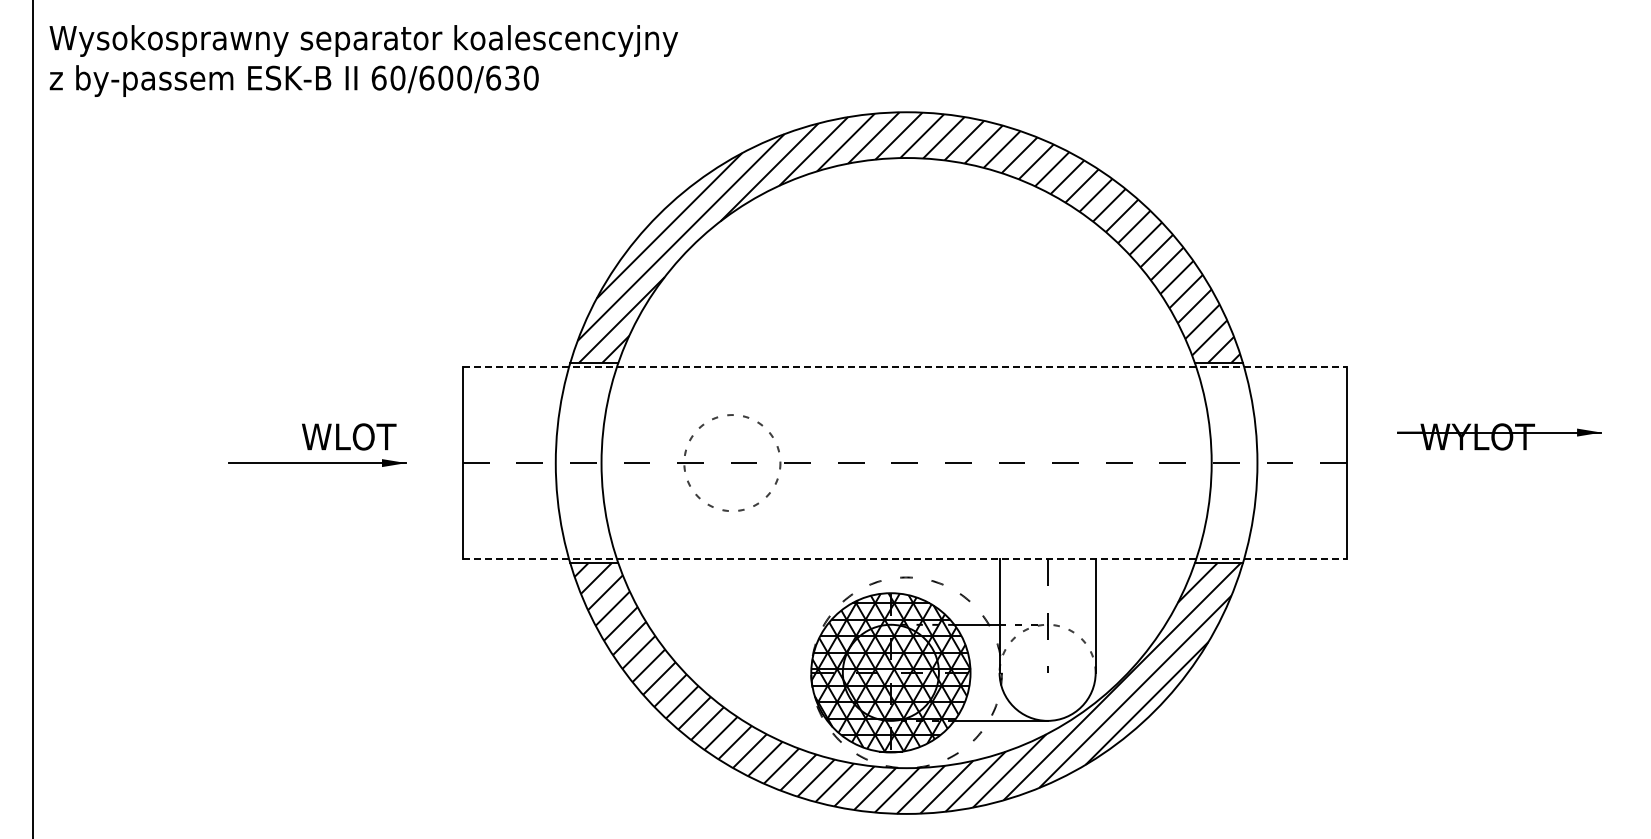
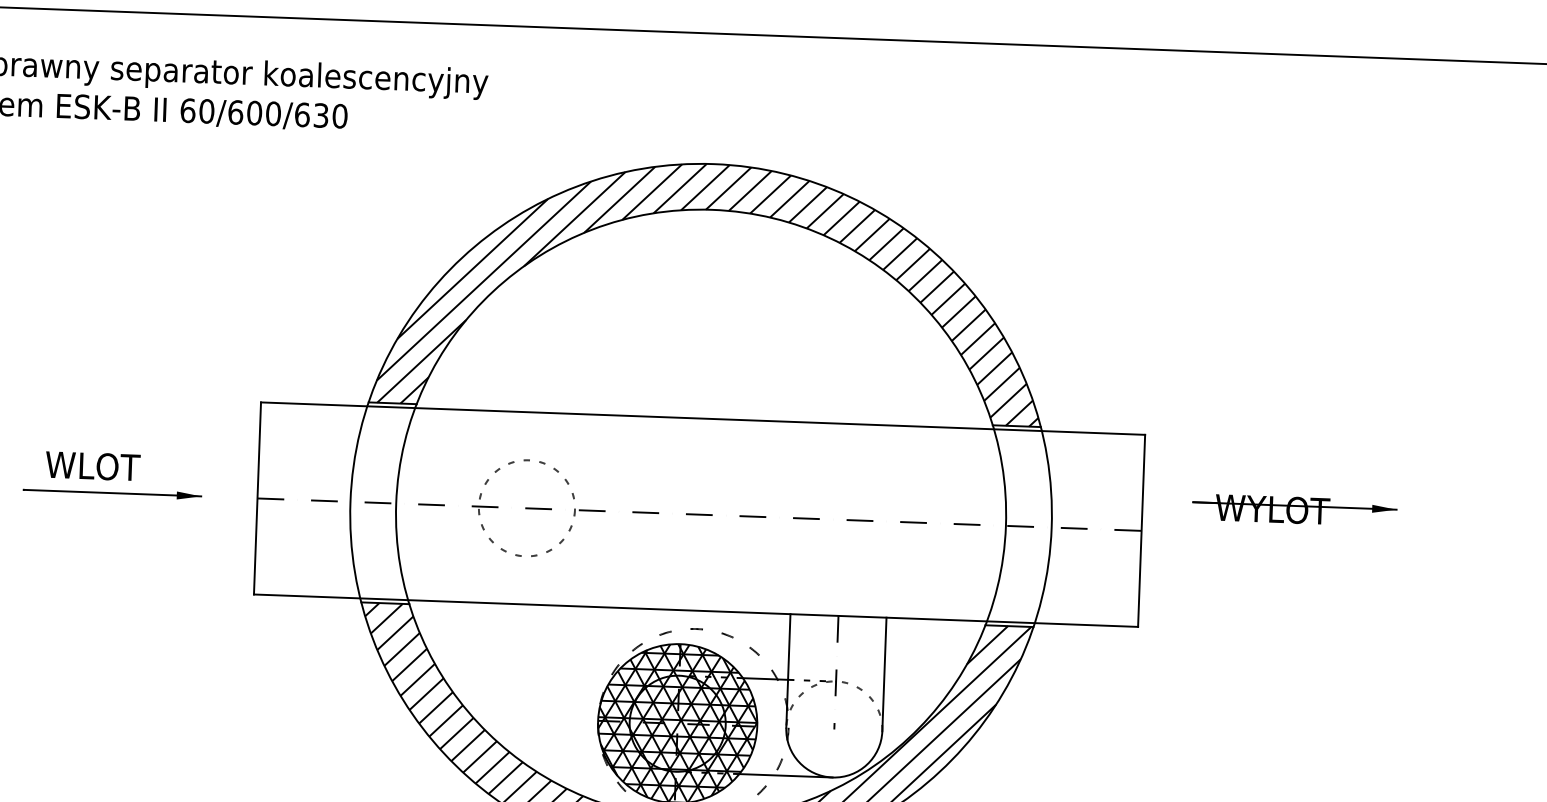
line: (905, 367) -> (703, 419), dashed -> solid
text: (349, 436) -> (93, 465), moved
line: (905, 559) -> (696, 611), dashed -> solid

